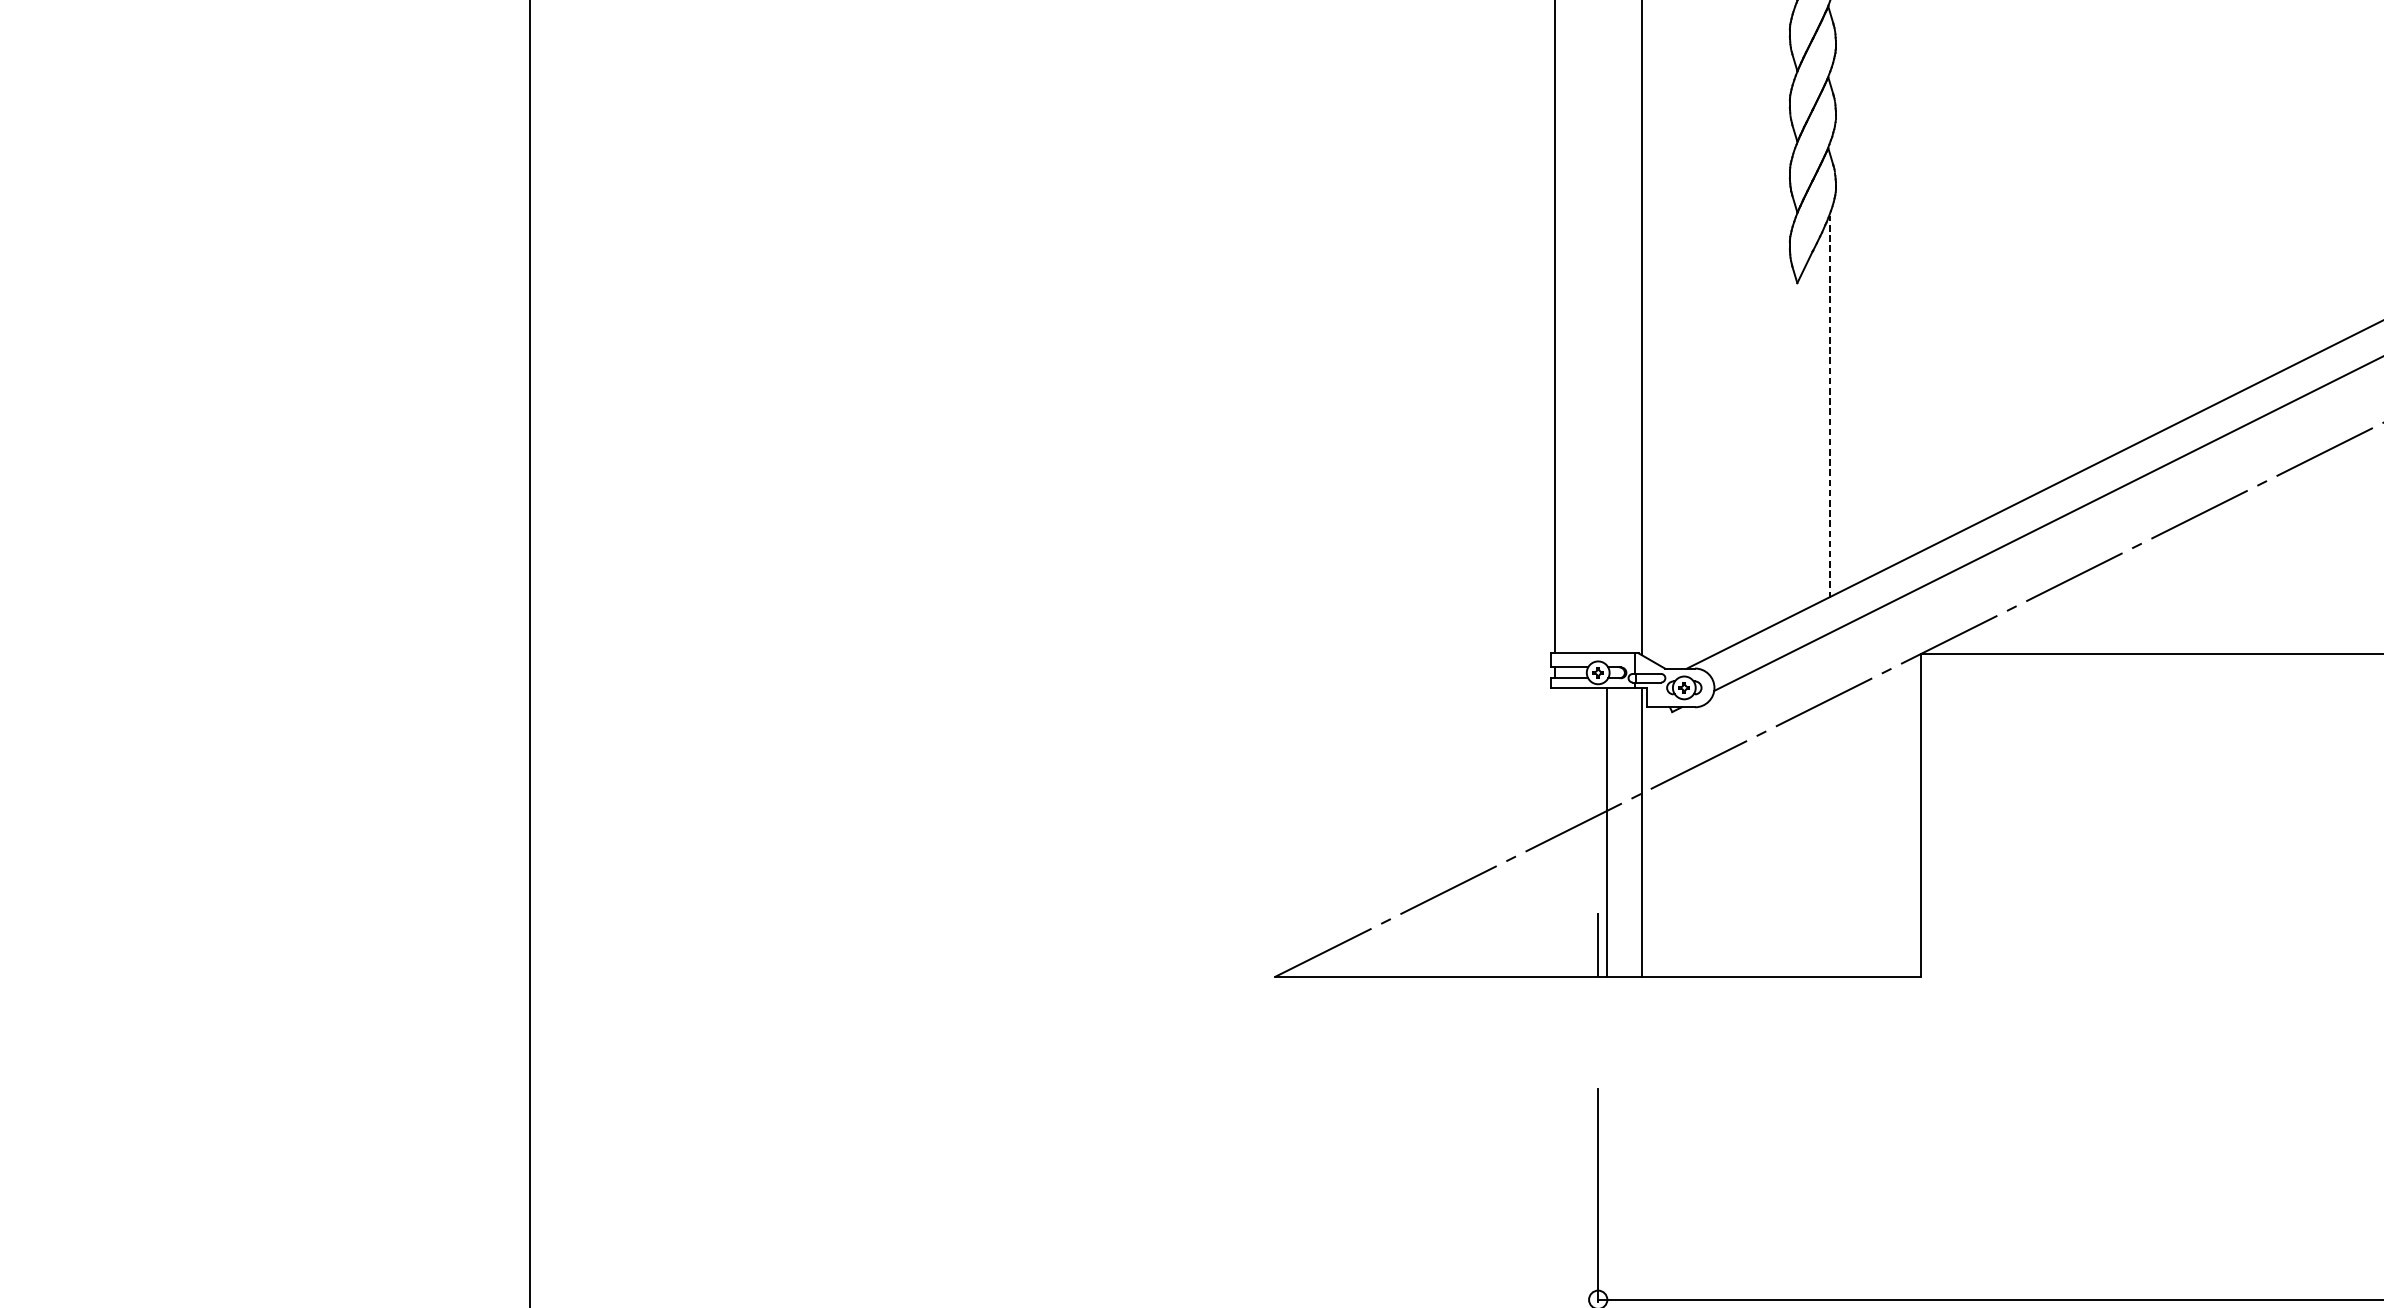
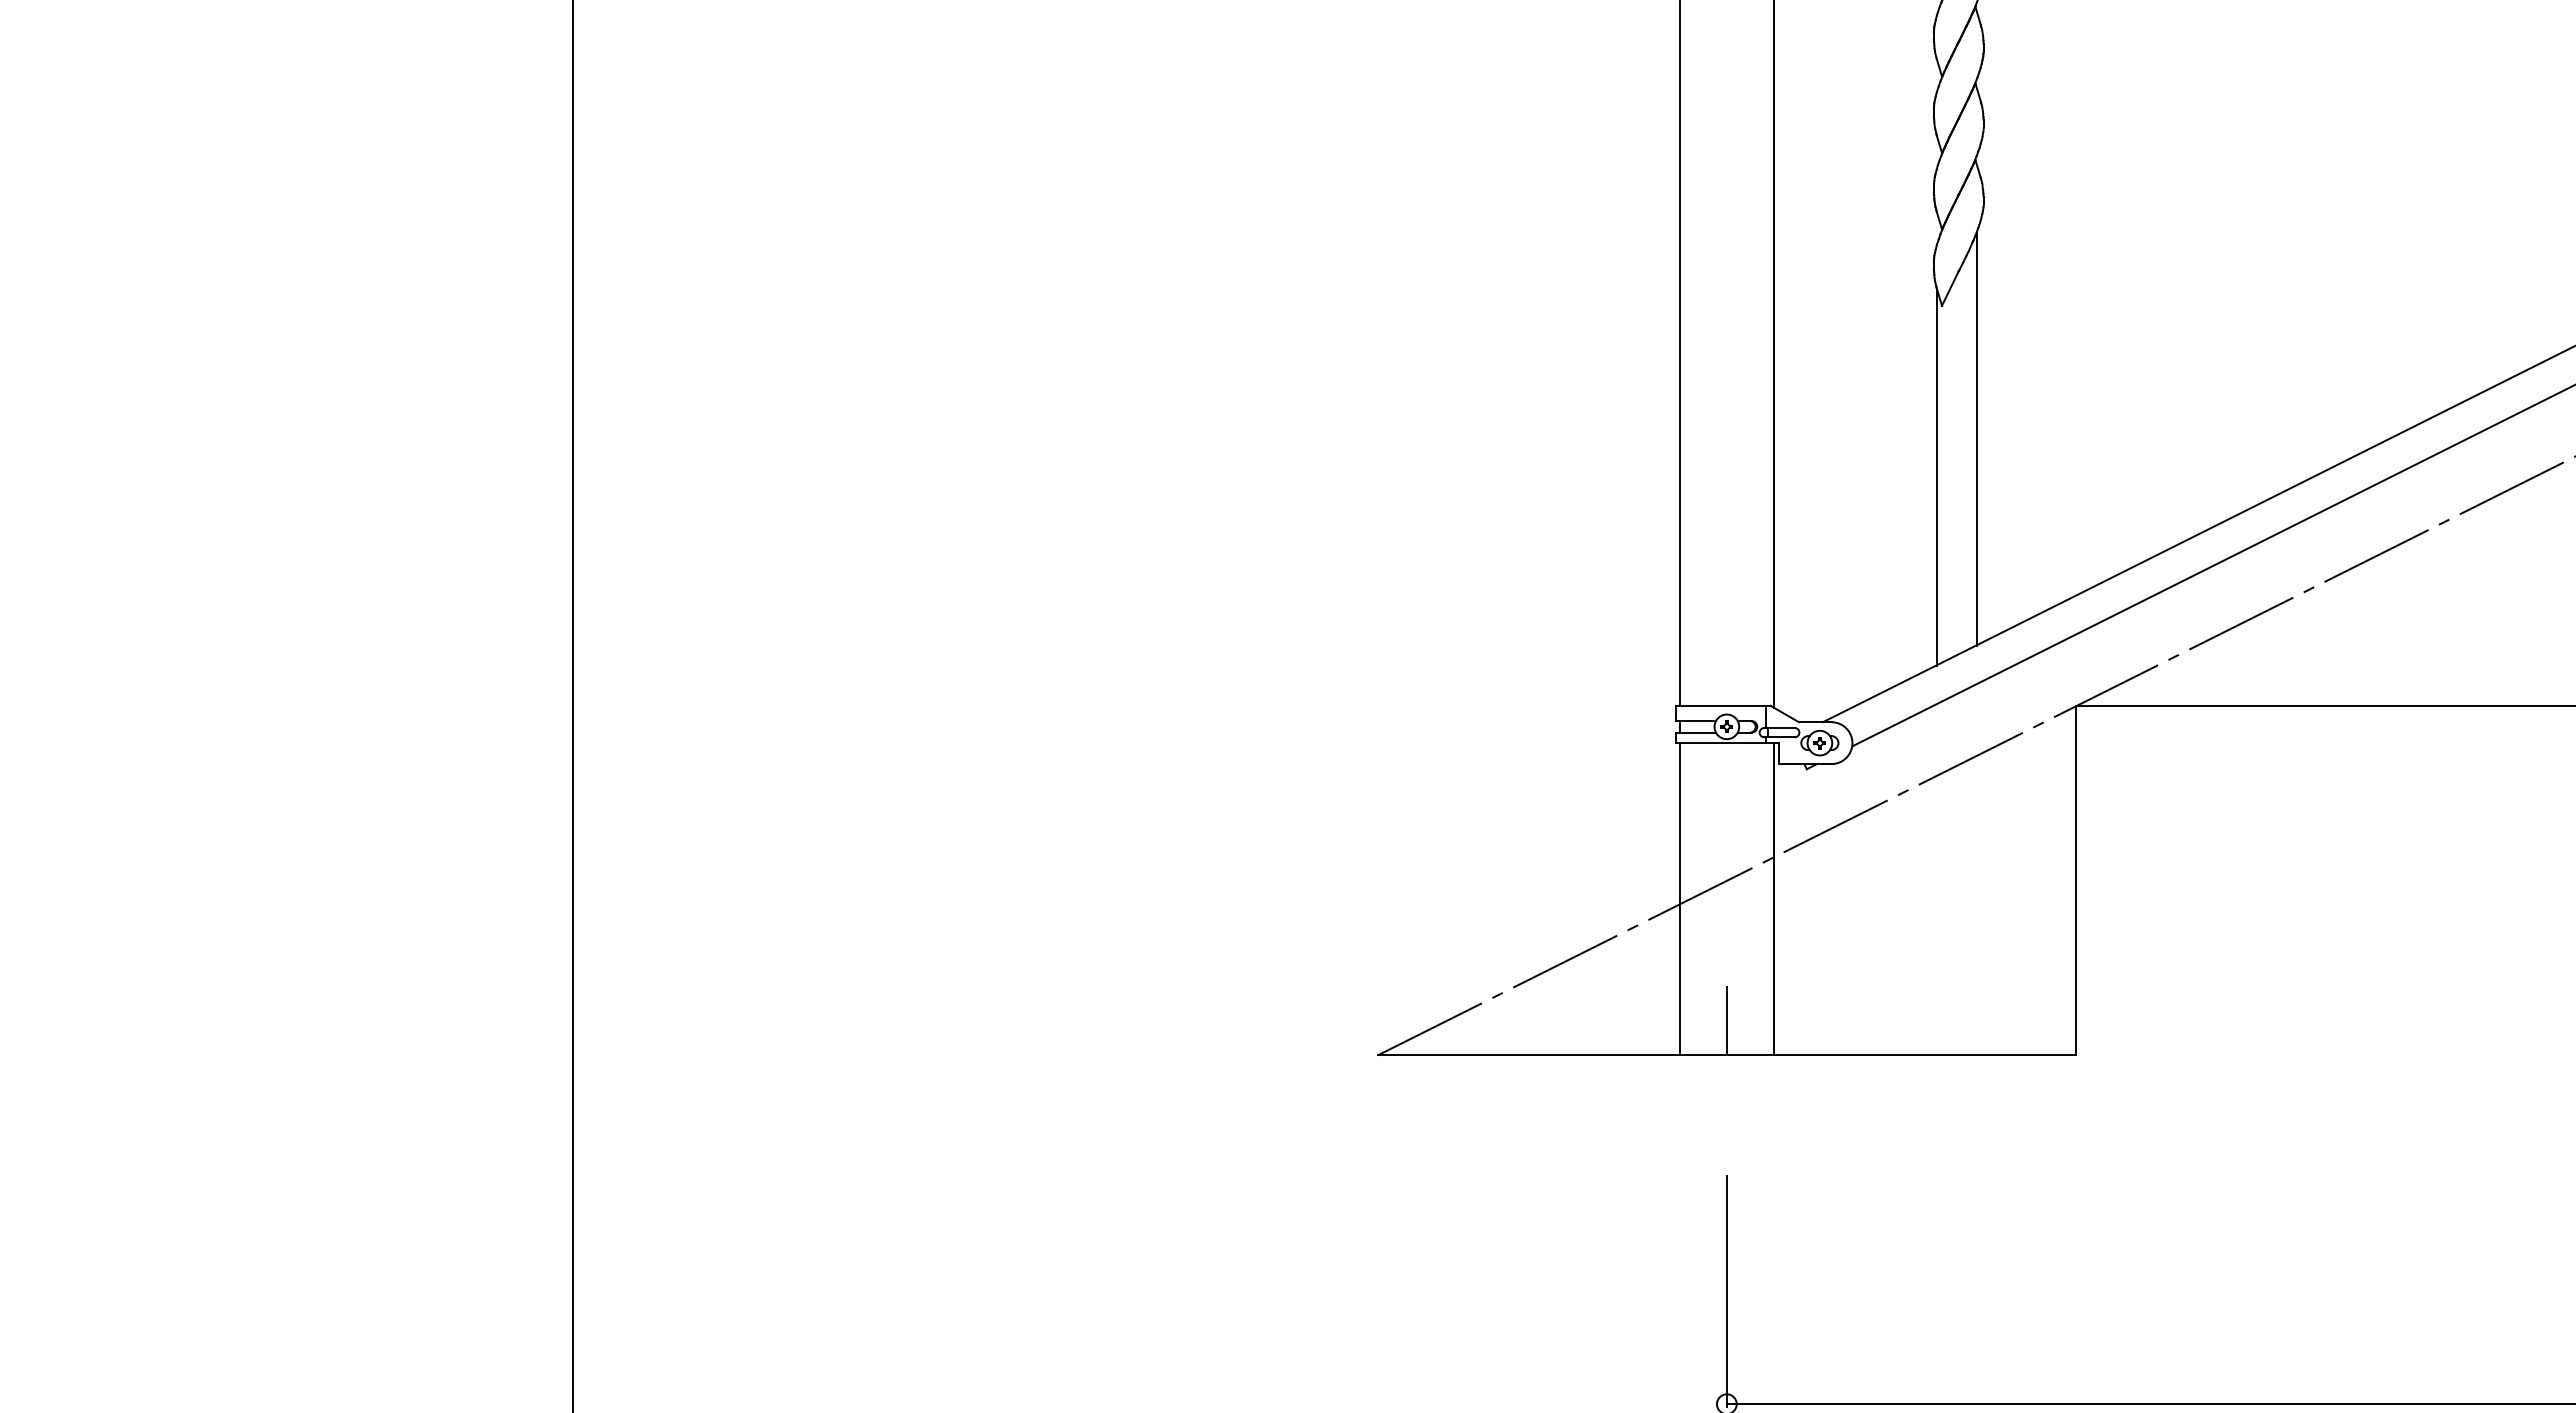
line: (1829, 406) -> (1976, 439), dashed -> solid
line: (1793, 442) -> (1937, 477), added
line: (1607, 832) -> (1679, 899), moved

